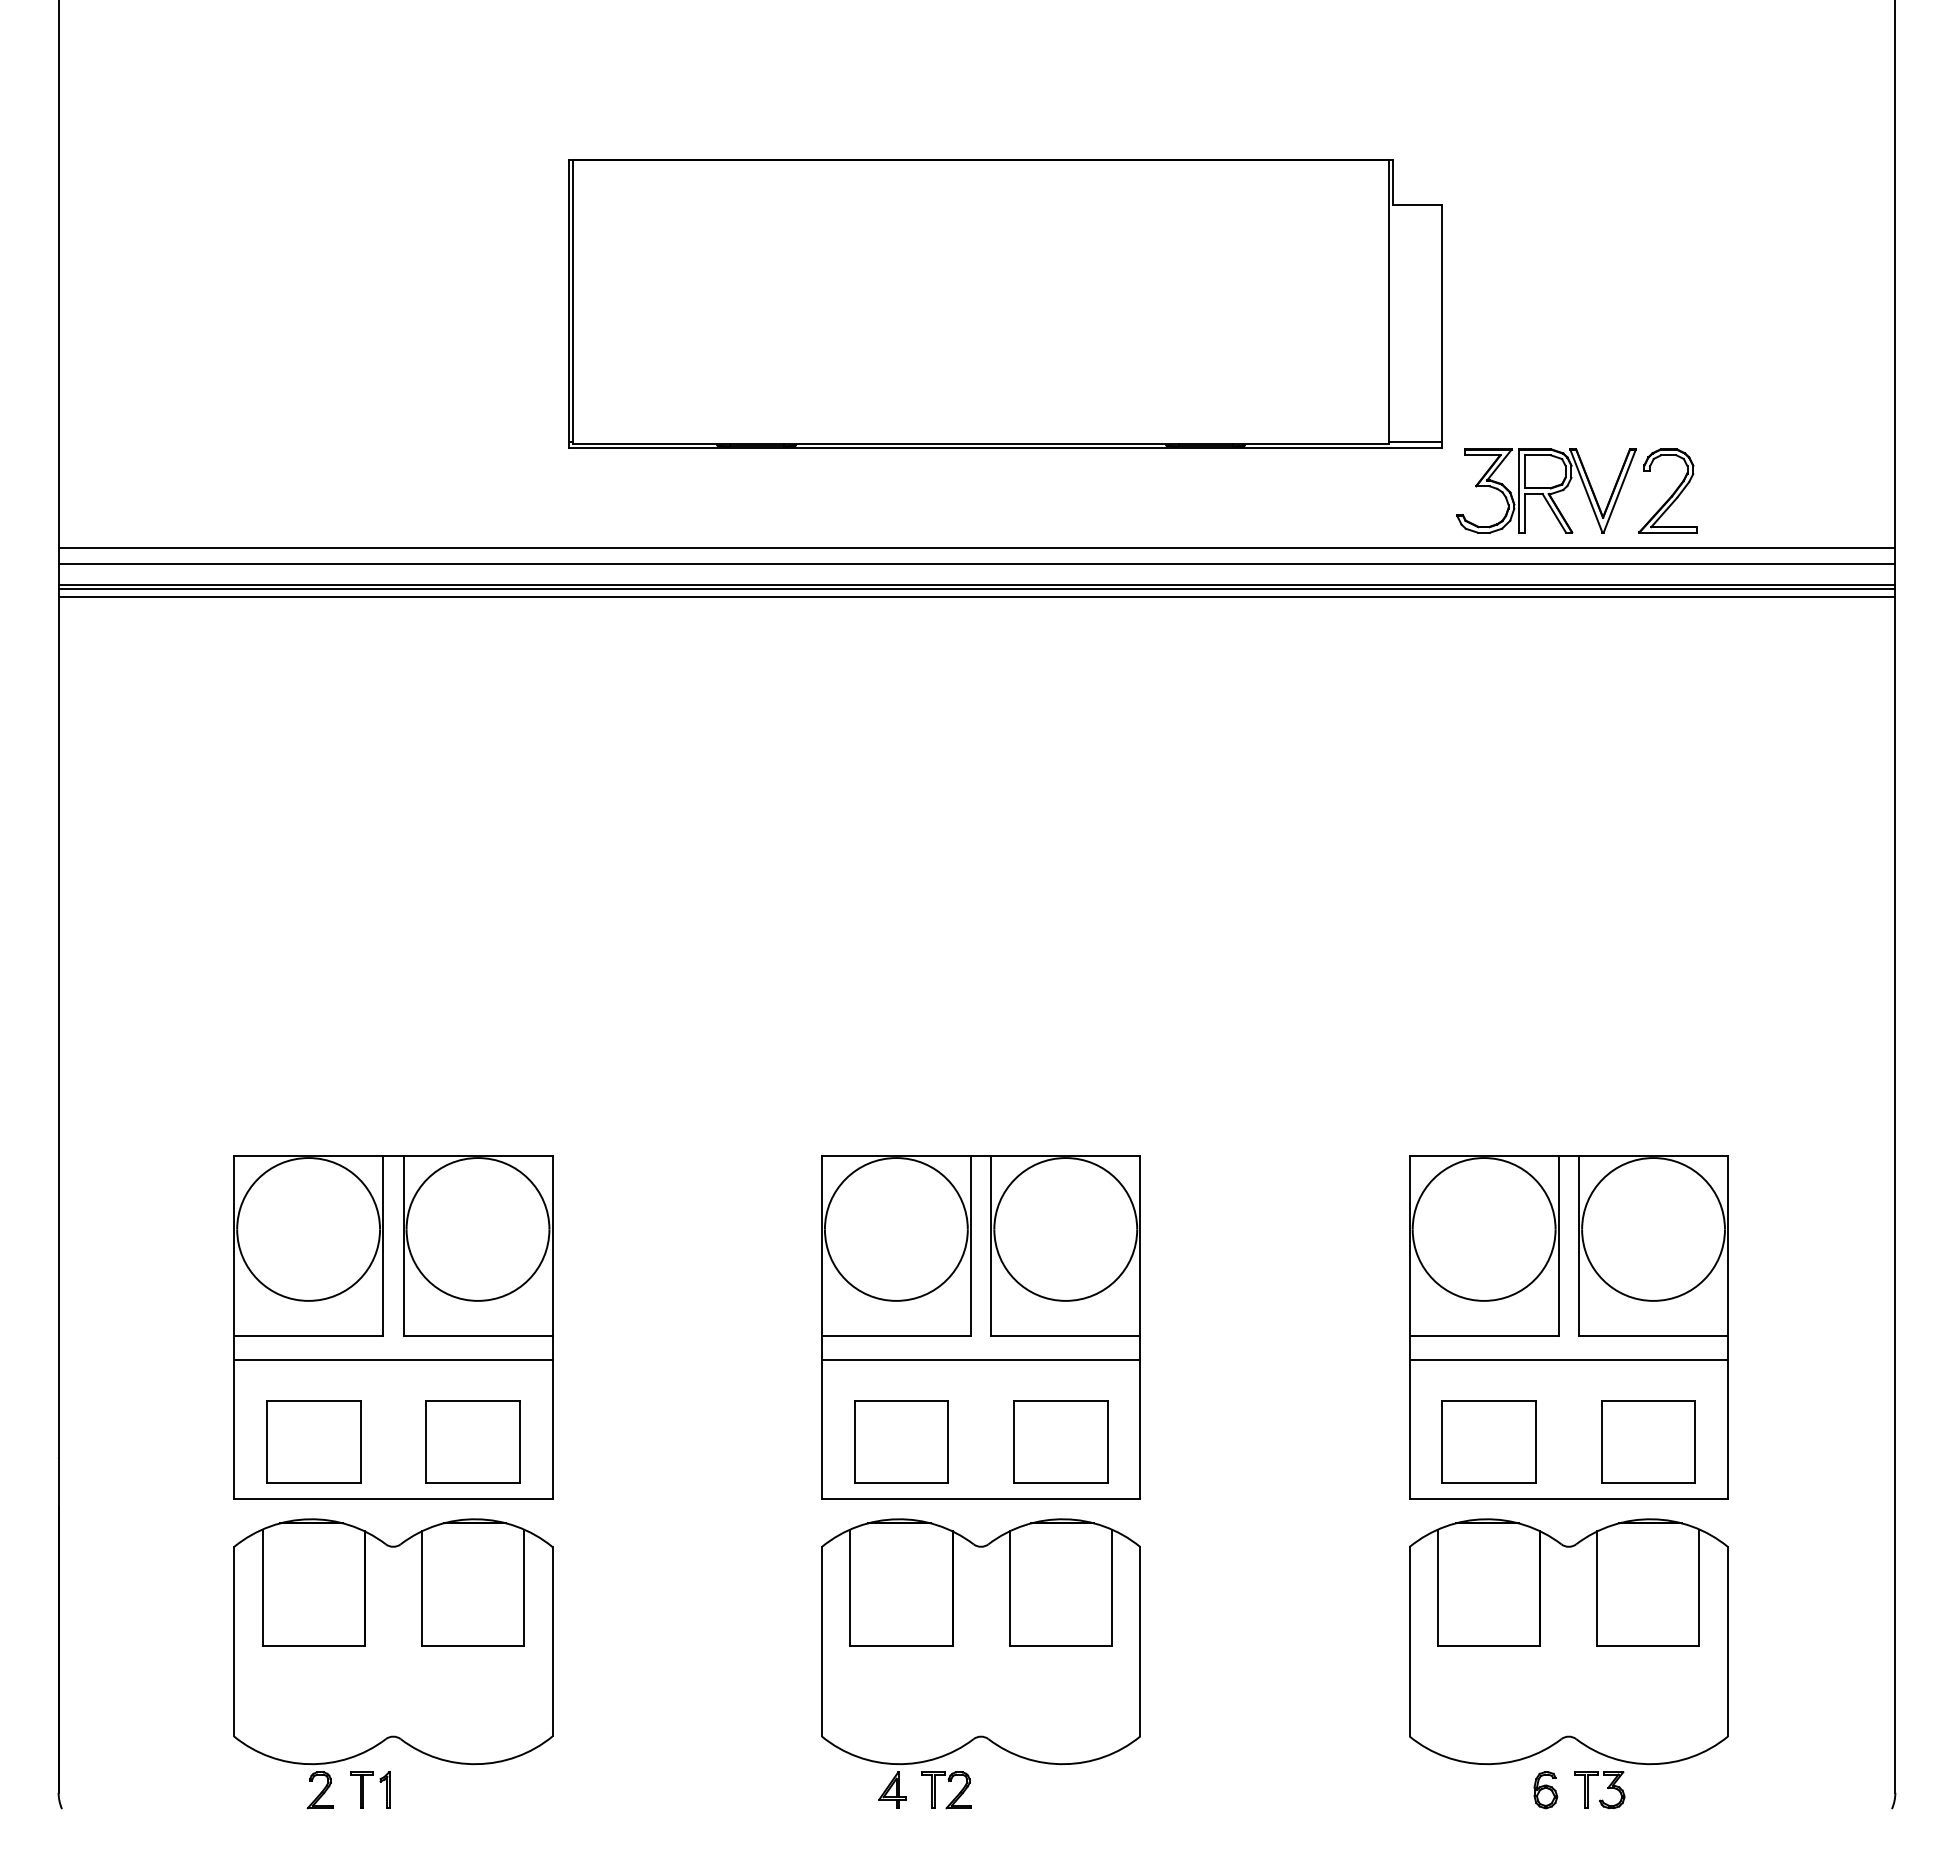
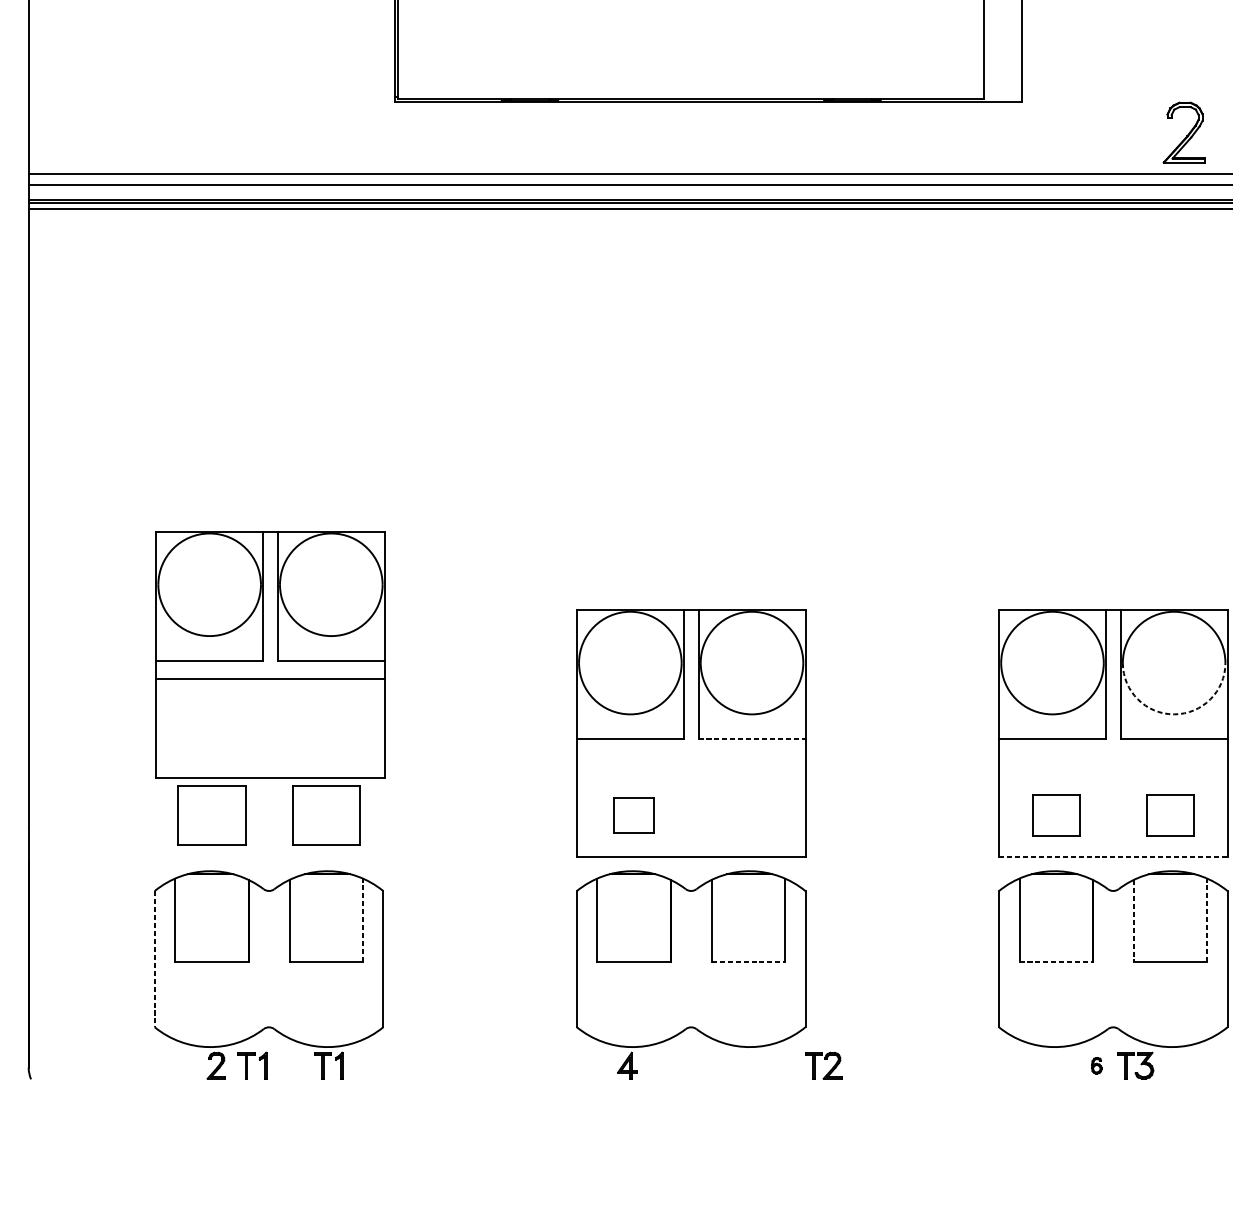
line: (1415, 441) -> (1003, 97), removed
part: (1546, 490) -> (1097, 132), removed
arc: (1653, 1300) -> (1174, 714), solid -> dashed
part: (393, 1327) -> (270, 655), moved
line: (1066, 1335) -> (752, 739), solid -> dashed
line: (980, 1360) -> (690, 757), removed
line: (1568, 1360) -> (1113, 757), removed
part: (901, 1441) -> (634, 815), size x0.6
part: (1060, 1441) -> (748, 815), removed
part: (1488, 1441) -> (1055, 815), size x0.7
part: (1648, 1441) -> (1170, 815), size x0.7
line: (1569, 1498) -> (1113, 856), solid -> dashed
line: (523, 1587) -> (362, 920), solid -> dashed
line: (1699, 1587) -> (1207, 920), solid -> dashed
line: (1597, 1589) -> (1133, 921), solid -> dashed
line: (234, 1641) -> (154, 959), solid -> dashed
line: (1061, 1645) -> (748, 961), solid -> dashed
line: (1489, 1645) -> (1056, 961), solid -> dashed
part: (948, 1781) -> (825, 1059), moved
part: (469, 1789) -> (323, 1065), added
part: (1545, 1790) -> (1096, 1066), size x0.6

